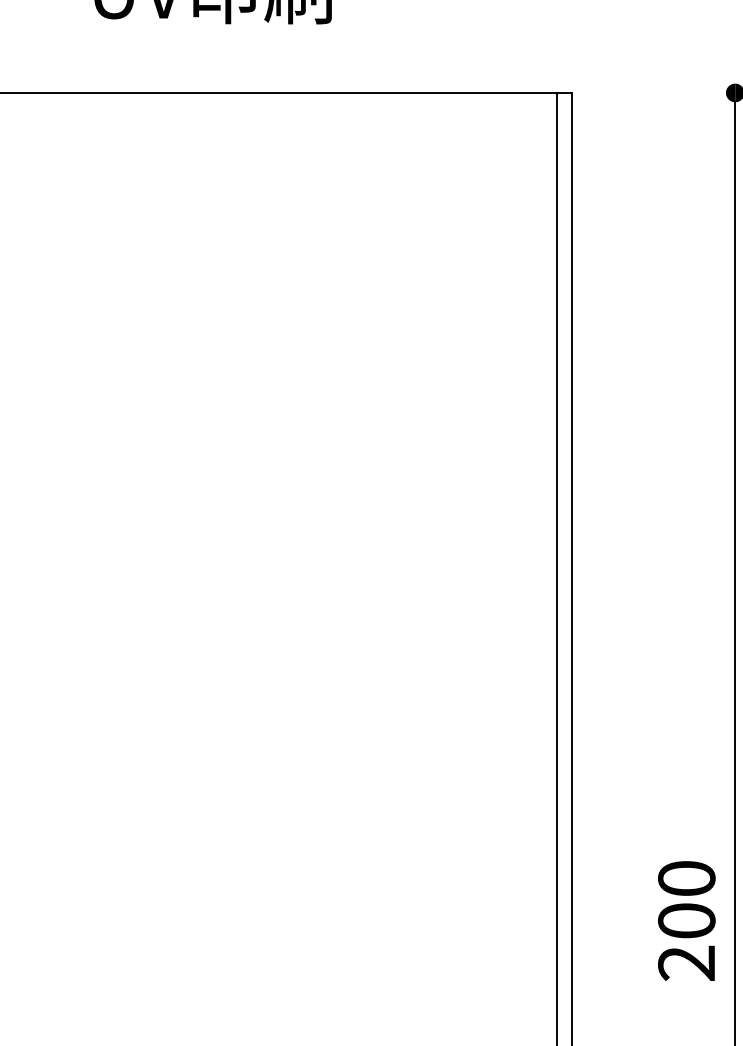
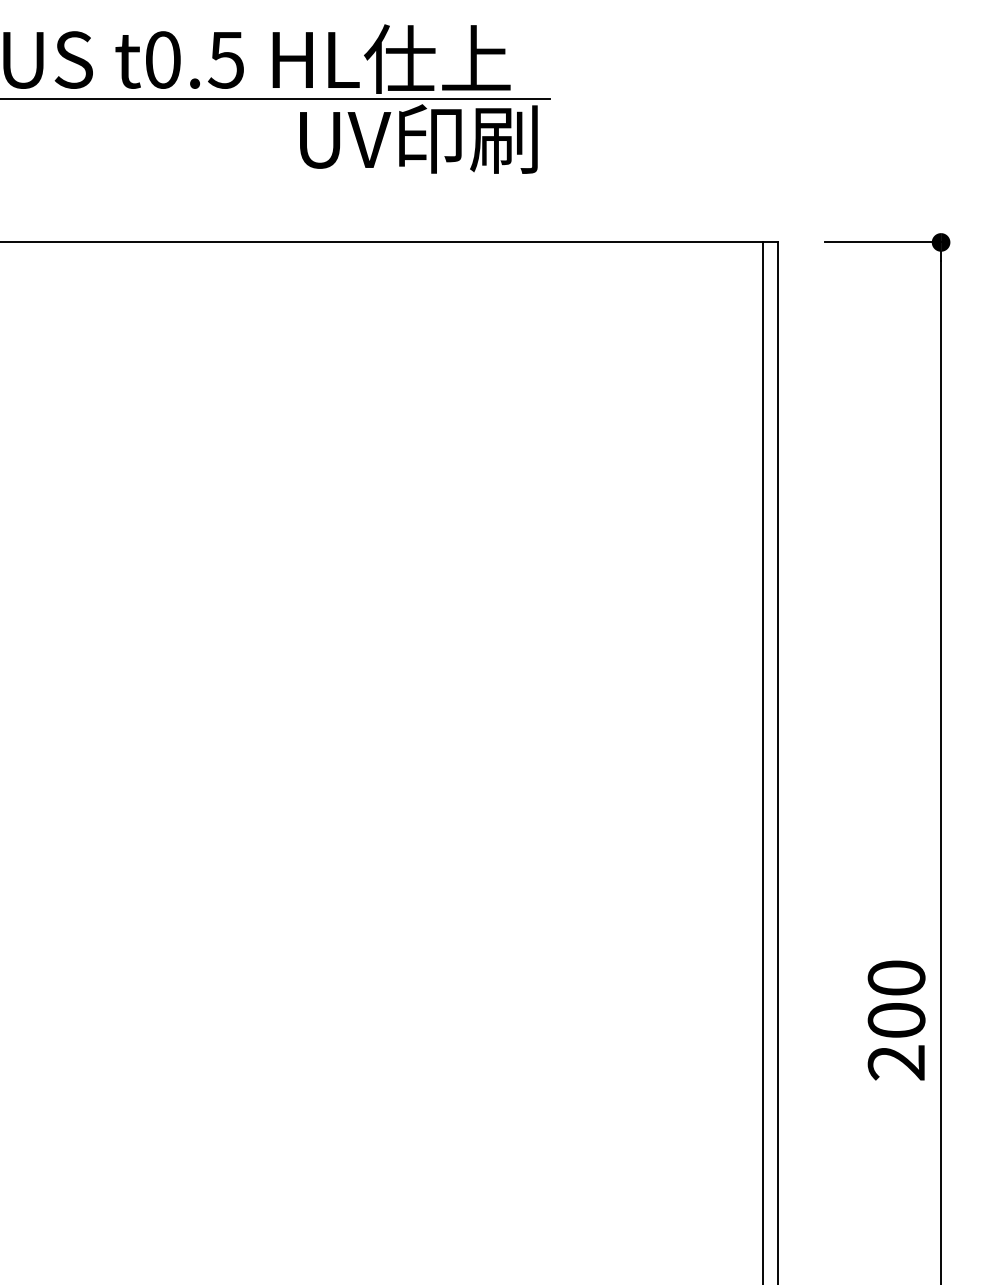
line: (676, 93) -> (882, 242), added
text: (686, 921) -> (896, 1020), moved

